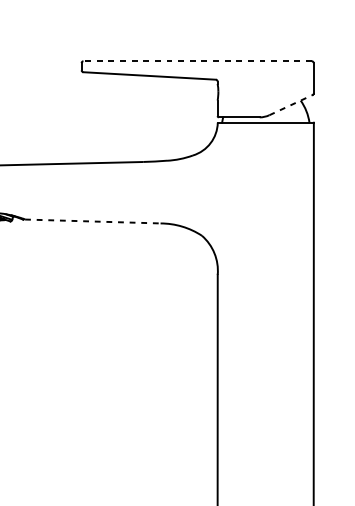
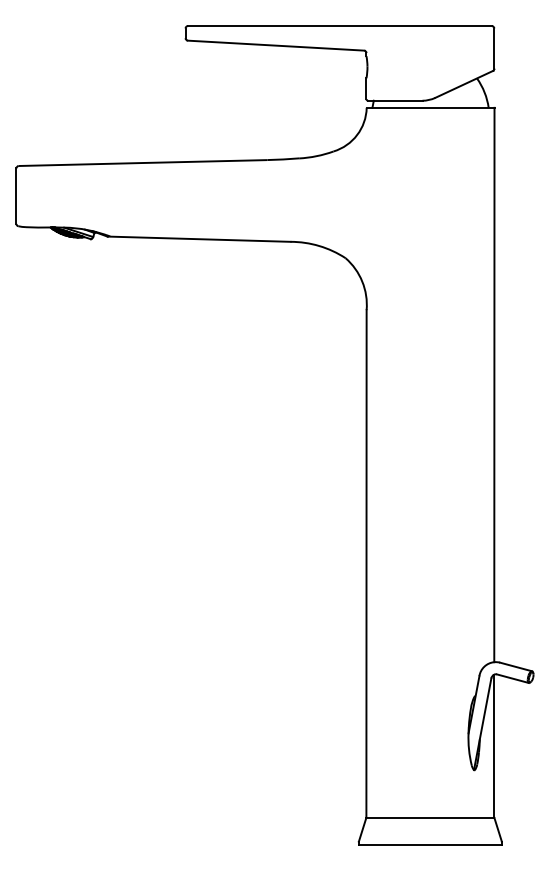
line: (197, 61) -> (339, 26), dashed -> solid
line: (291, 105) -> (464, 84), dashed -> solid
line: (92, 221) -> (200, 239), dashed -> solid

